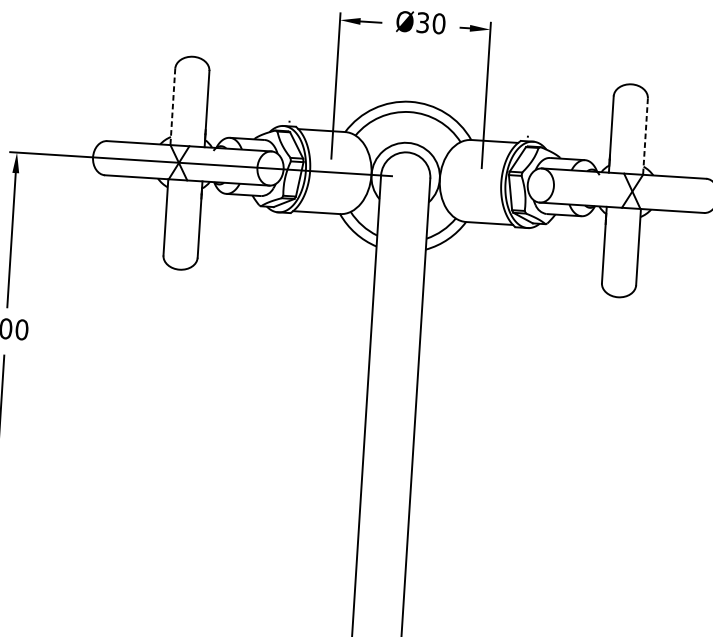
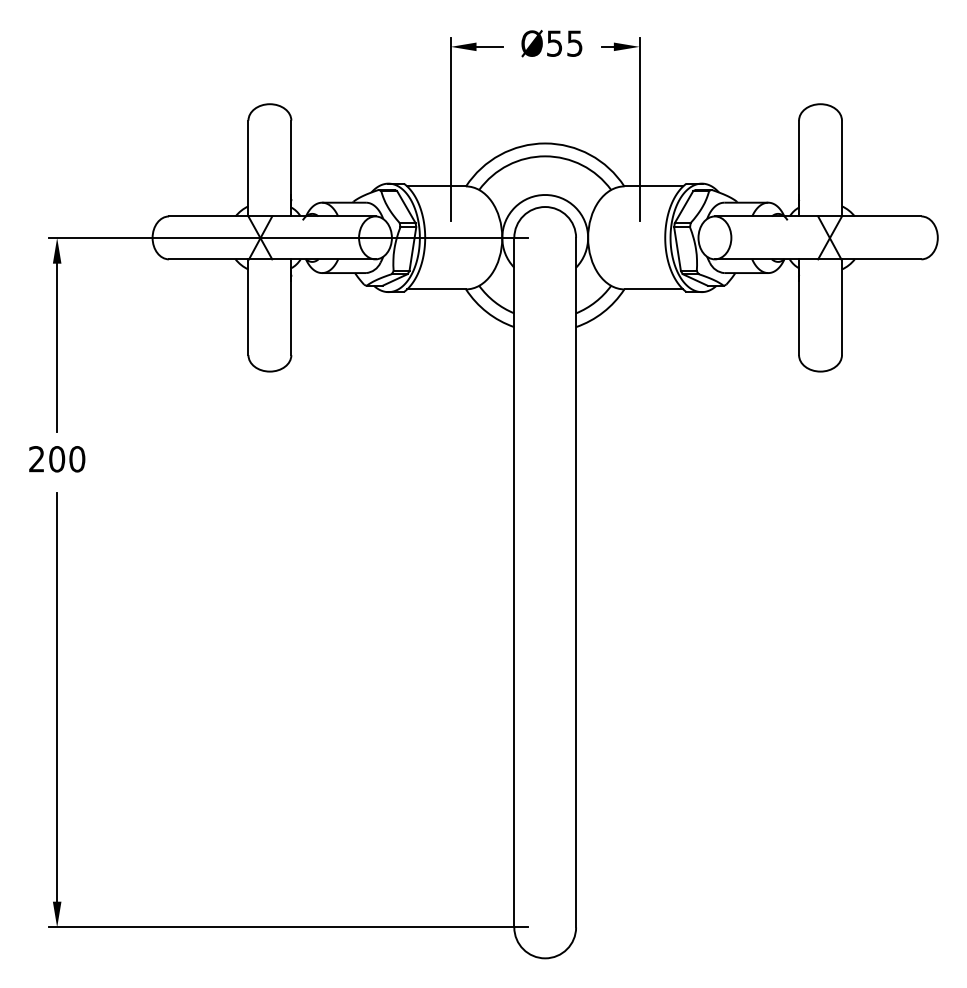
text: (430, 23) -> (564, 43), Ø30 -> Ø55
line: (172, 106) -> (248, 168), dashed -> solid
line: (645, 136) -> (841, 168), dashed -> solid

